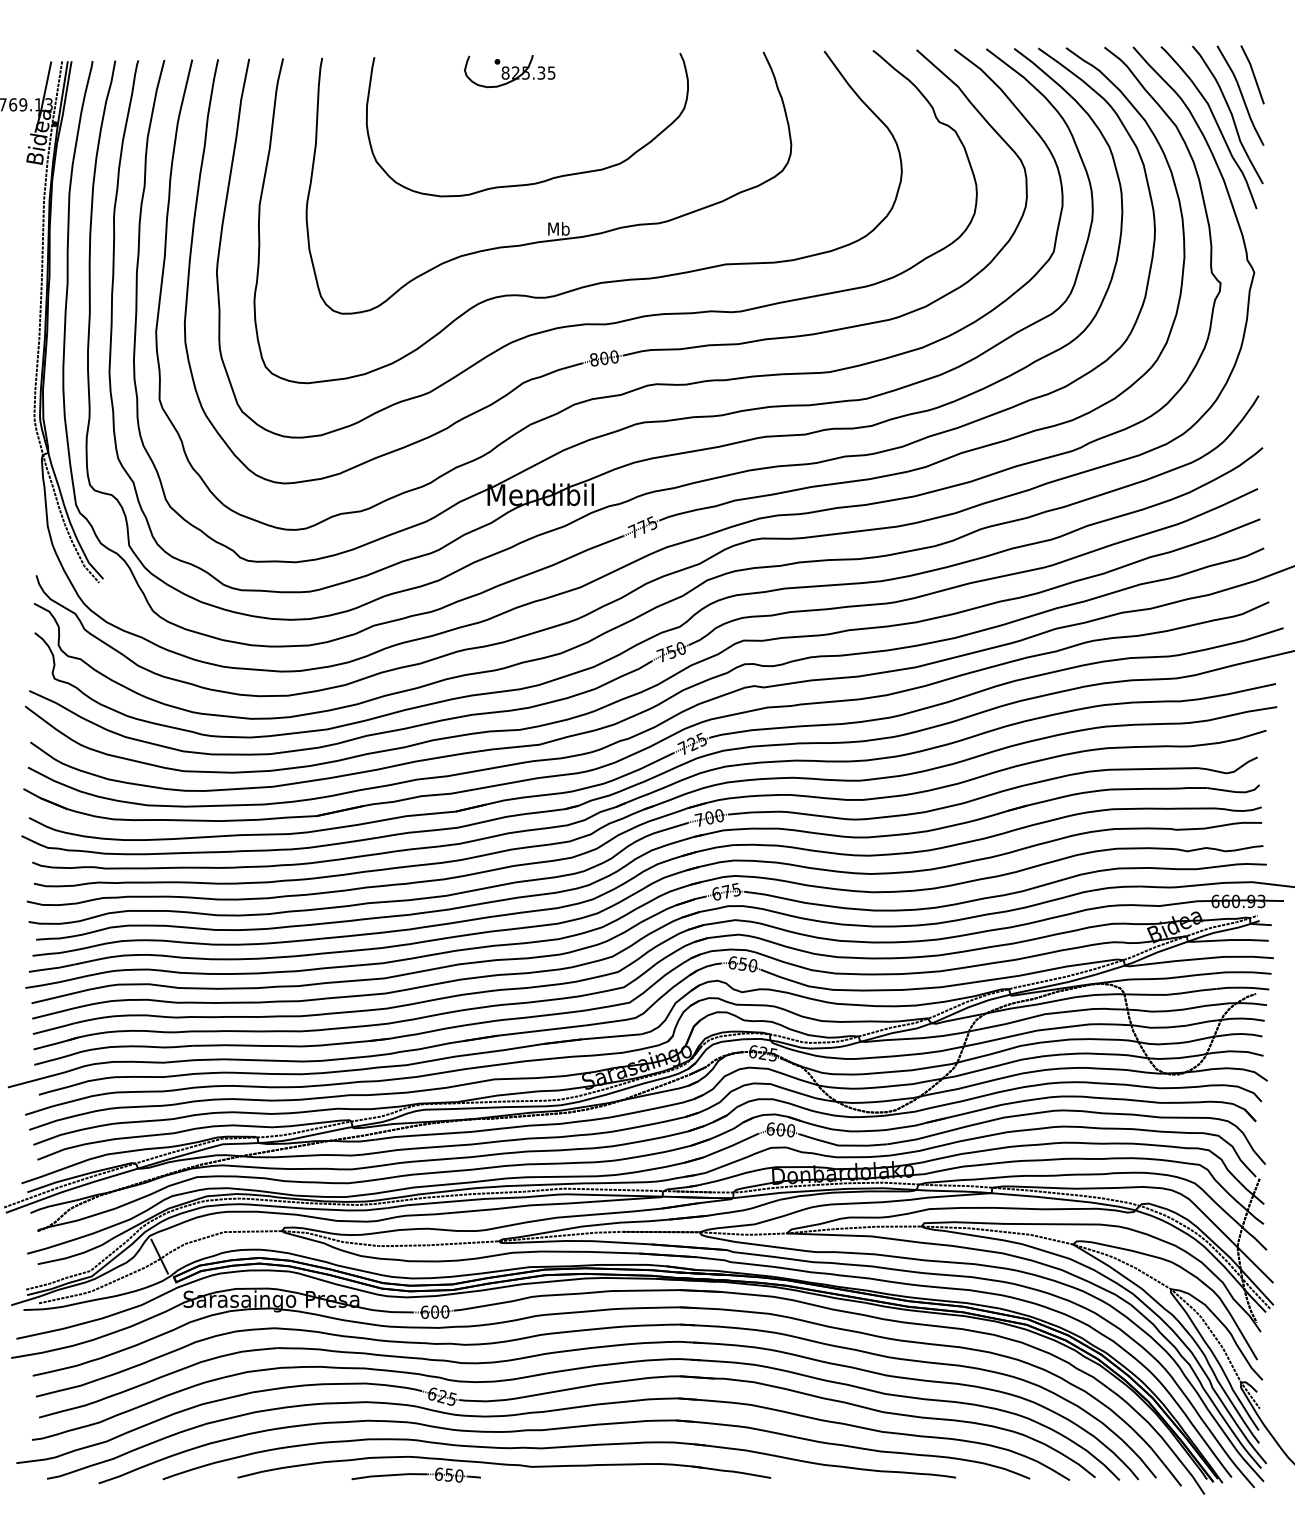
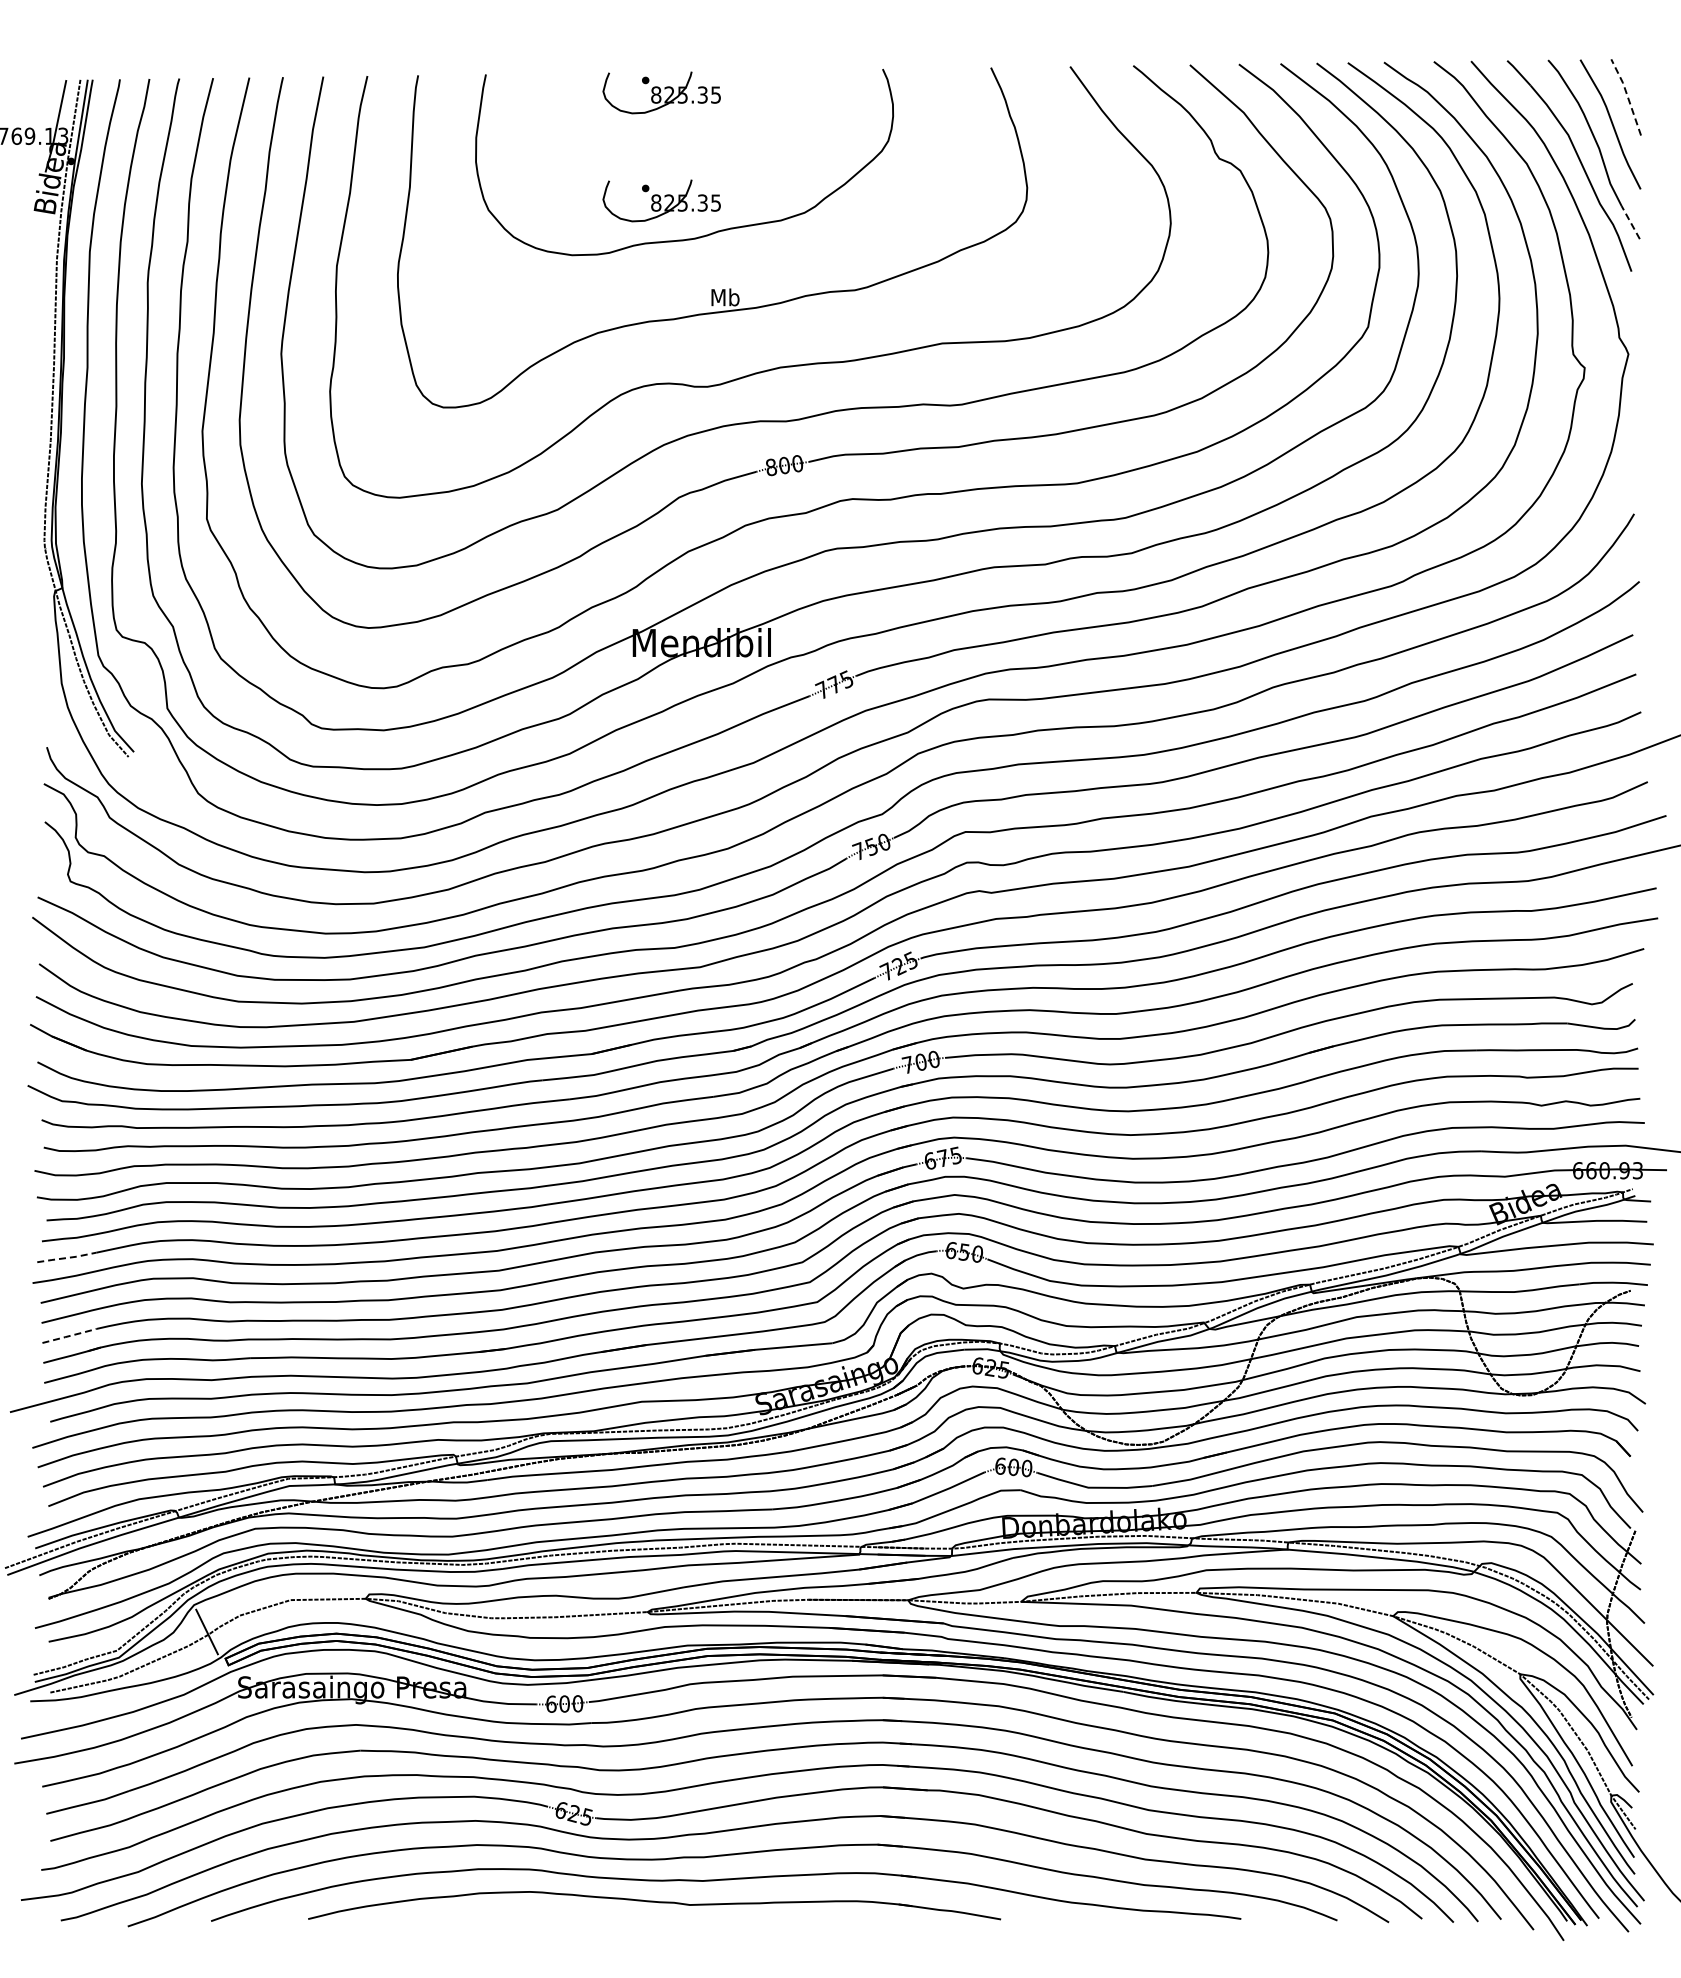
line: (1253, 74) -> (1627, 96), solid -> dashed
part: (509, 154) -> (661, 200), added
line: (1255, 171) -> (1630, 222), solid -> dashed
line: (52, 968) -> (67, 1257), solid -> dashed
line: (53, 1028) -> (69, 1335), solid -> dashed
part: (416, 1474) -> (540, 1915), removed

